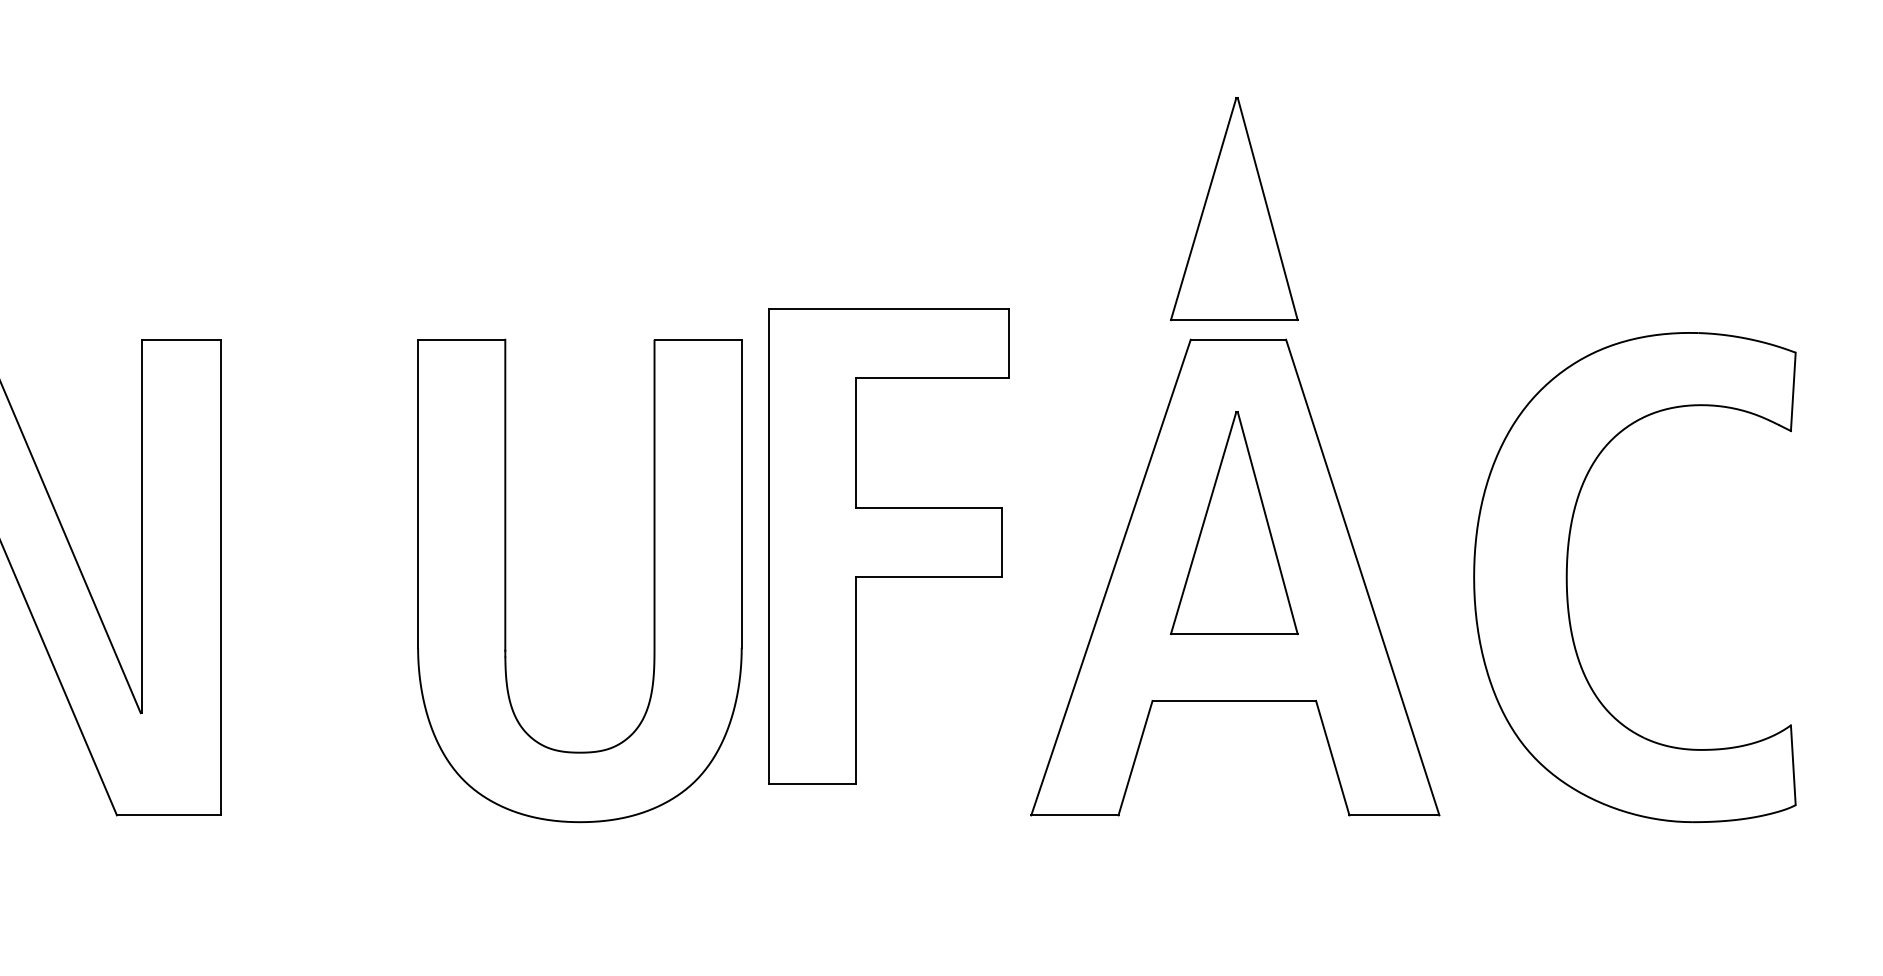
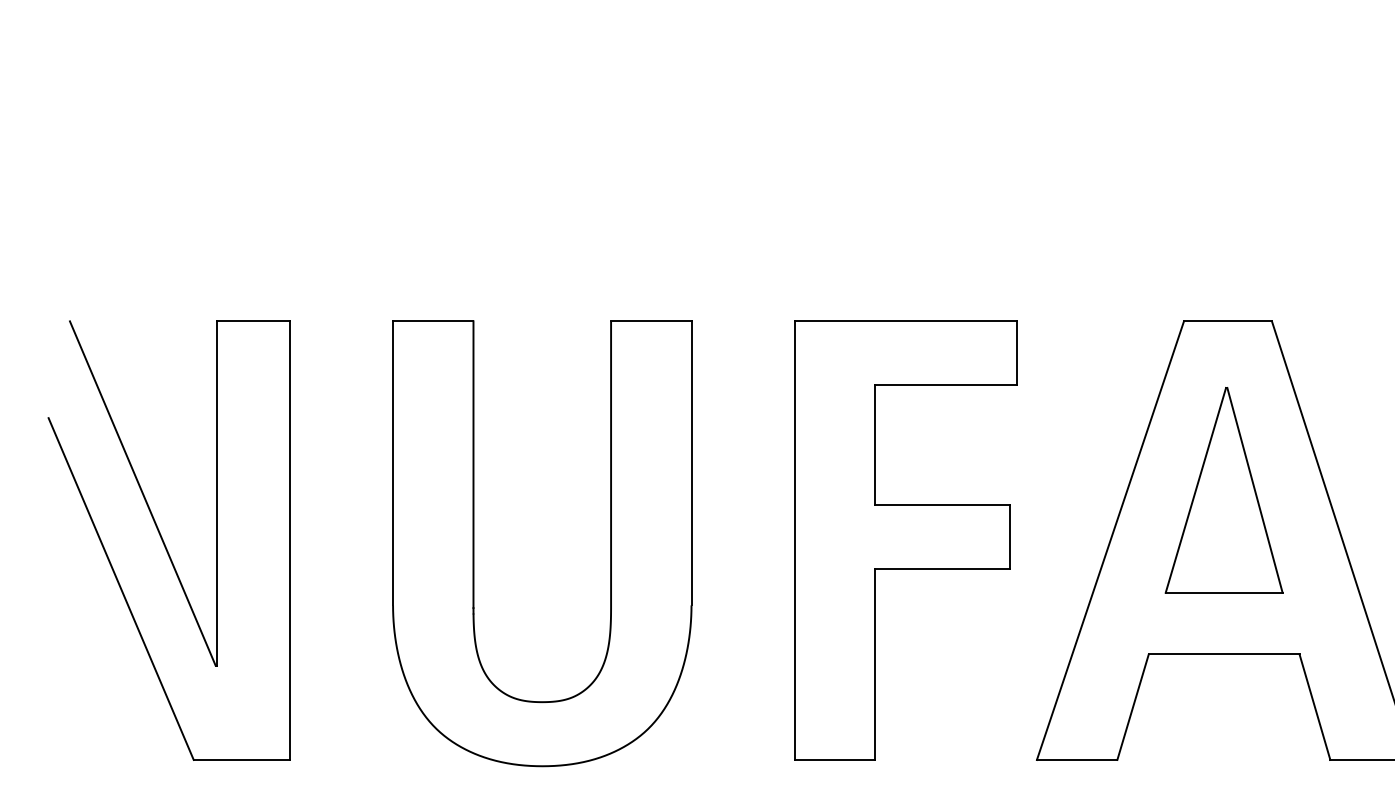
part: (1234, 209) -> (1224, 201), removed
part: (888, 546) -> (905, 540), moved
part: (506, 580) -> (474, 543), moved

